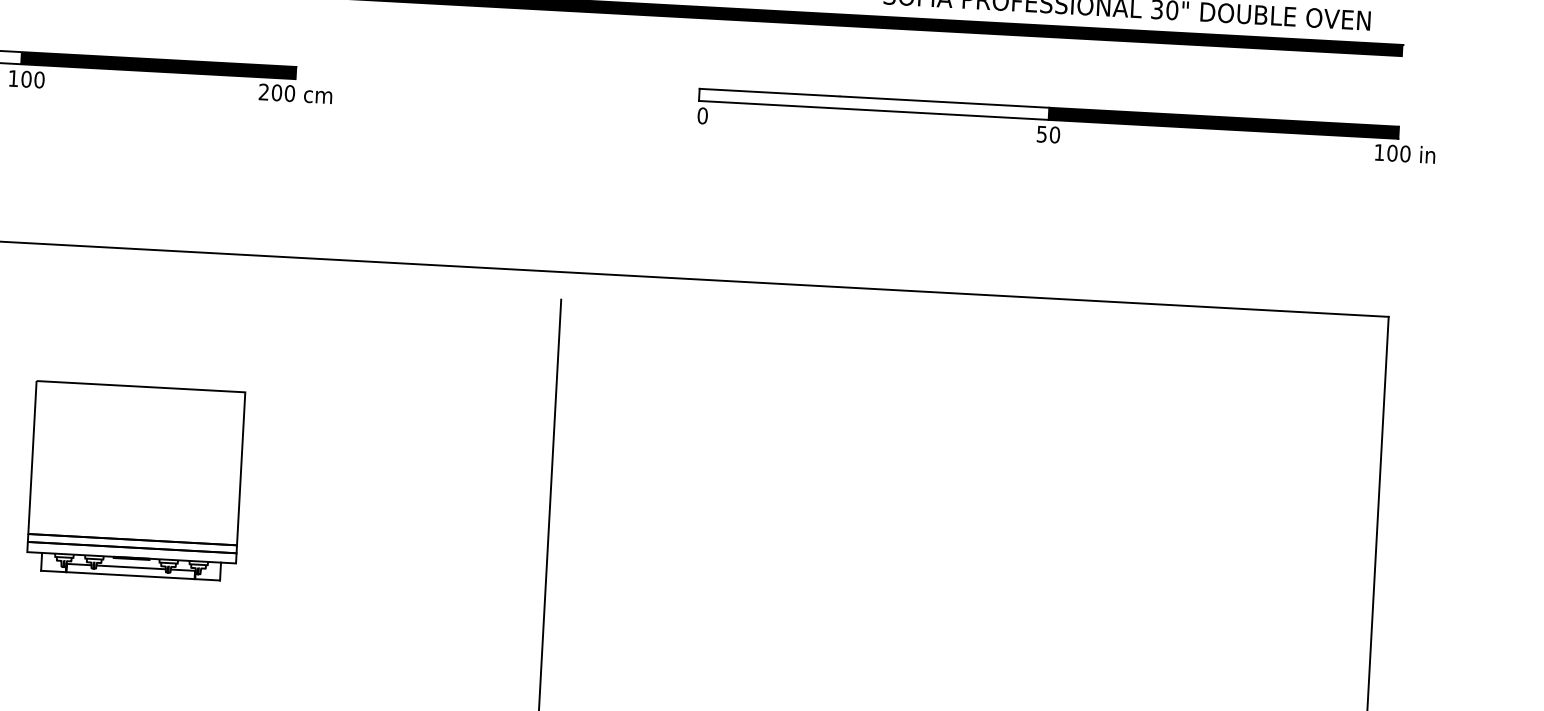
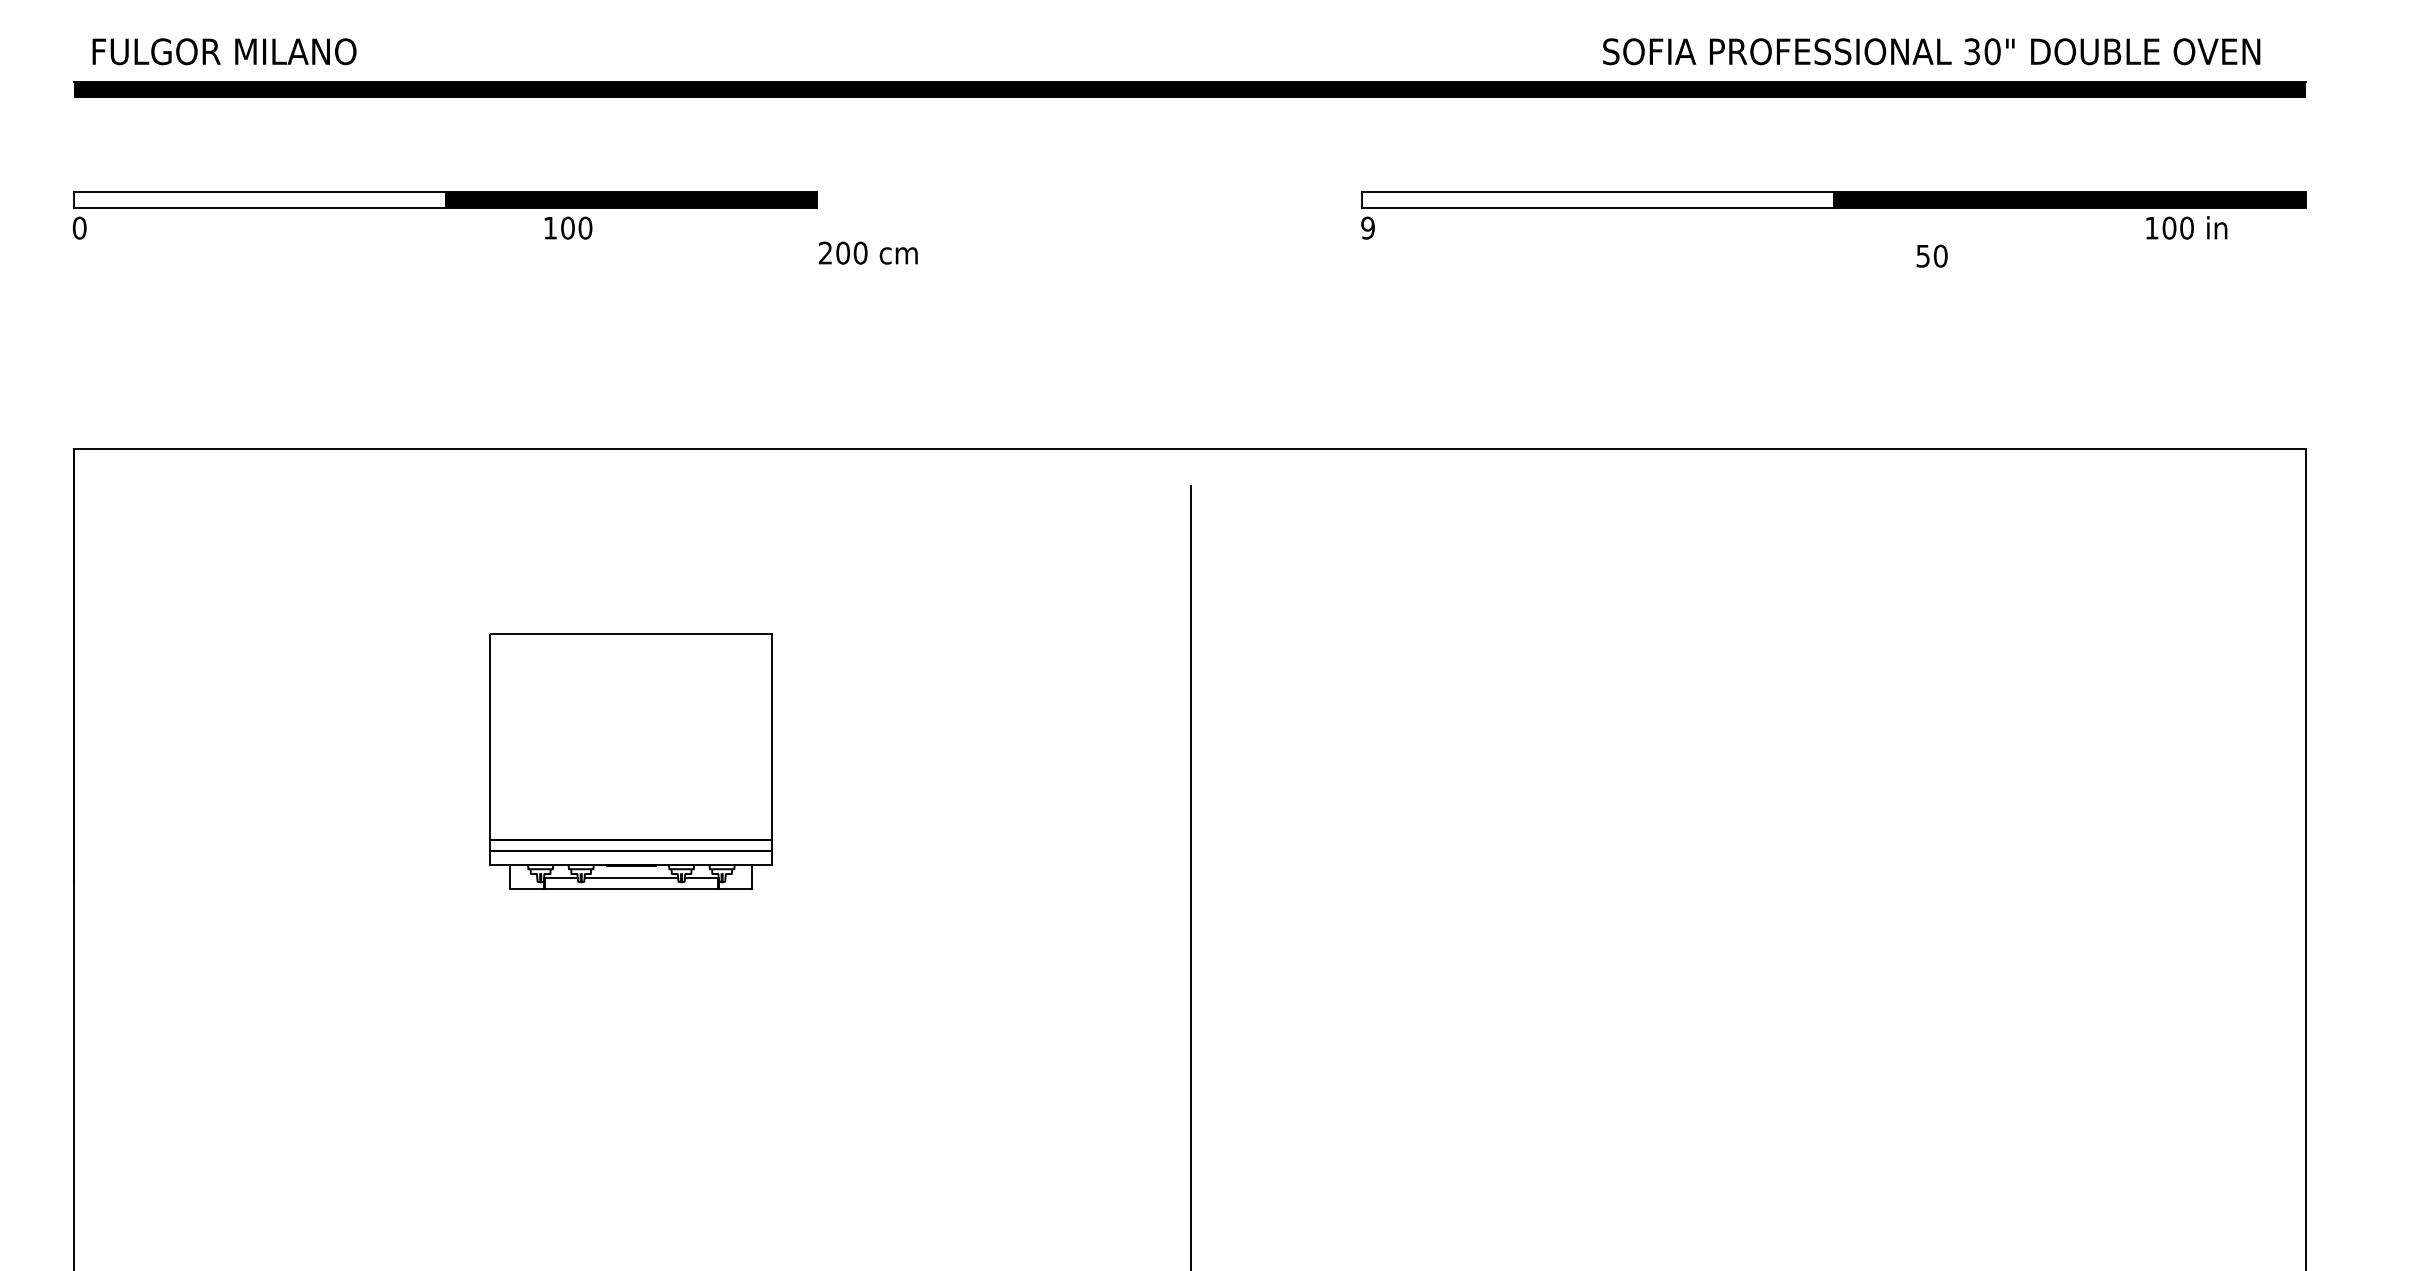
text: (26, 78) -> (568, 227), moved
text: (295, 93) -> (868, 252), moved
text: (702, 115) -> (1367, 227), 0 -> 9
text: (1048, 134) -> (1931, 255), moved
text: (1405, 153) -> (2186, 227), moved

